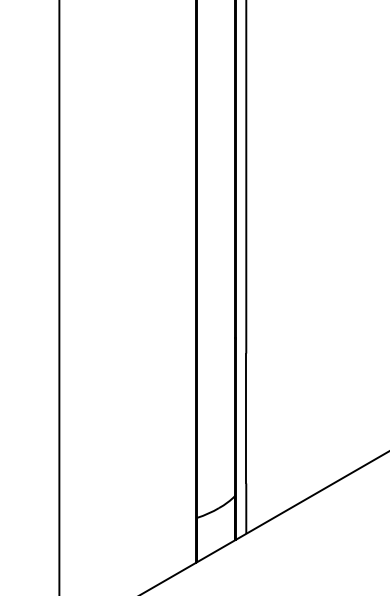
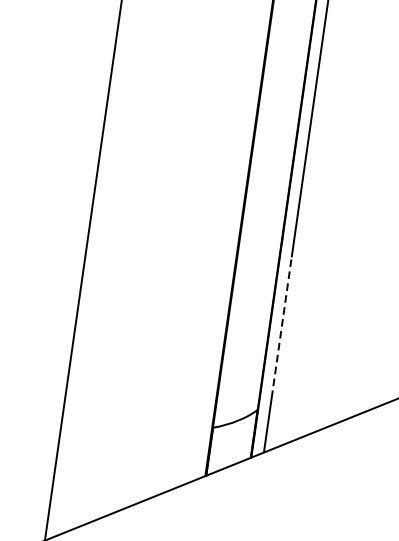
line: (246, 418) -> (281, 327), solid -> dashed

